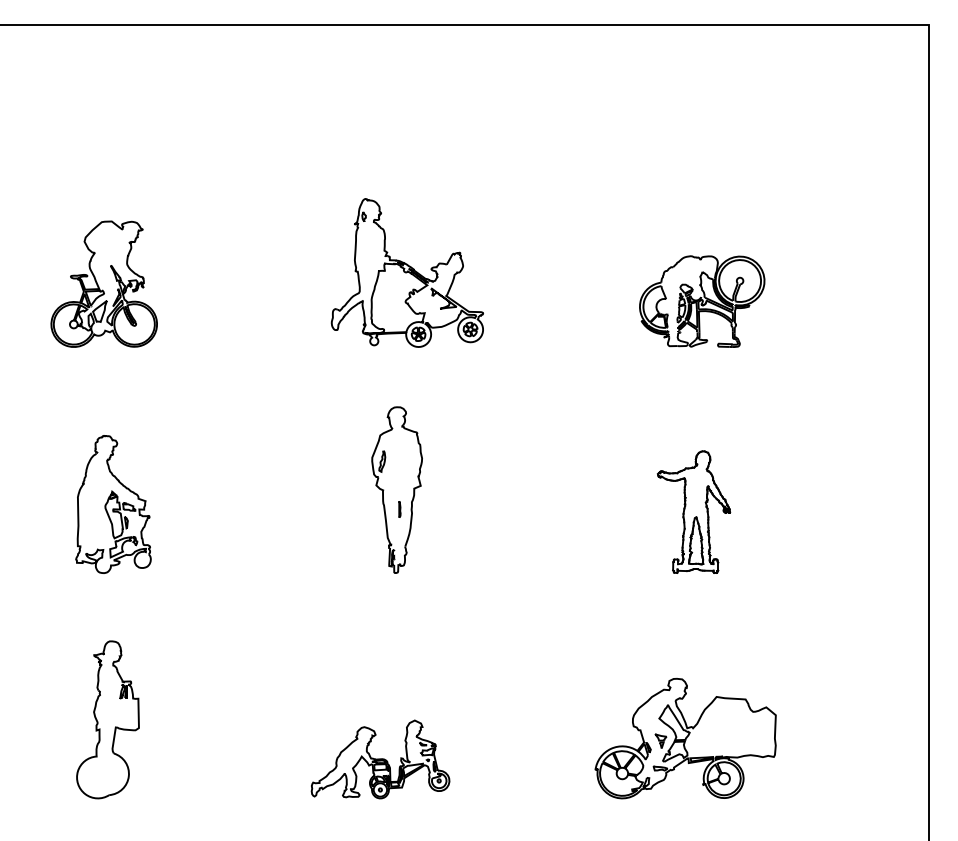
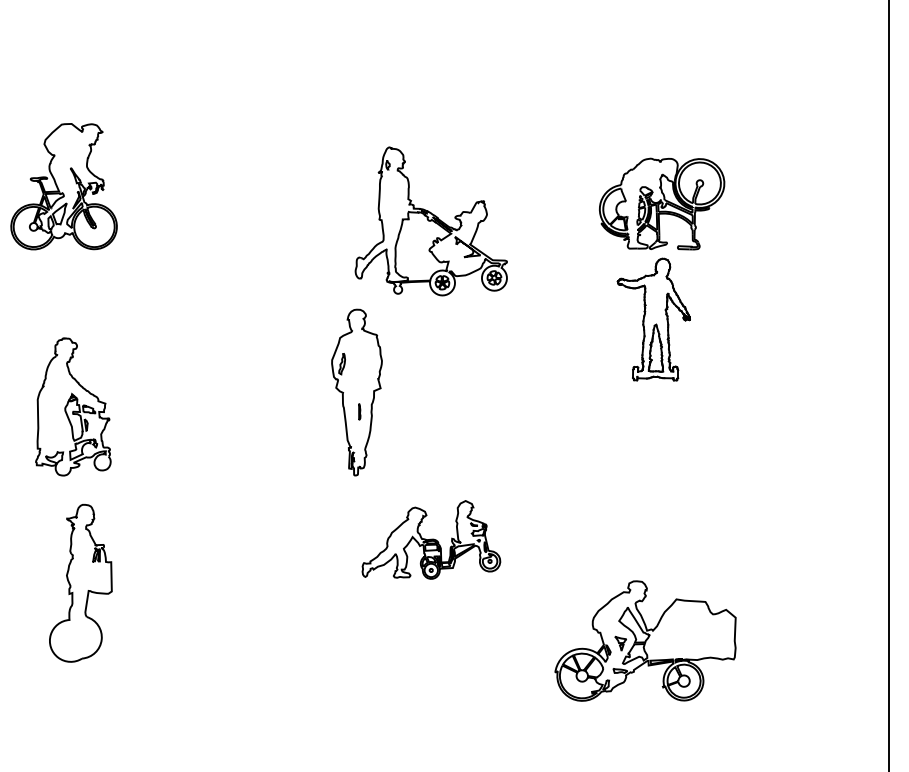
part: (406, 272) -> (430, 220), moved
part: (693, 511) -> (653, 318), moved
part: (107, 719) -> (80, 582), moved
part: (380, 759) -> (431, 539), moved

